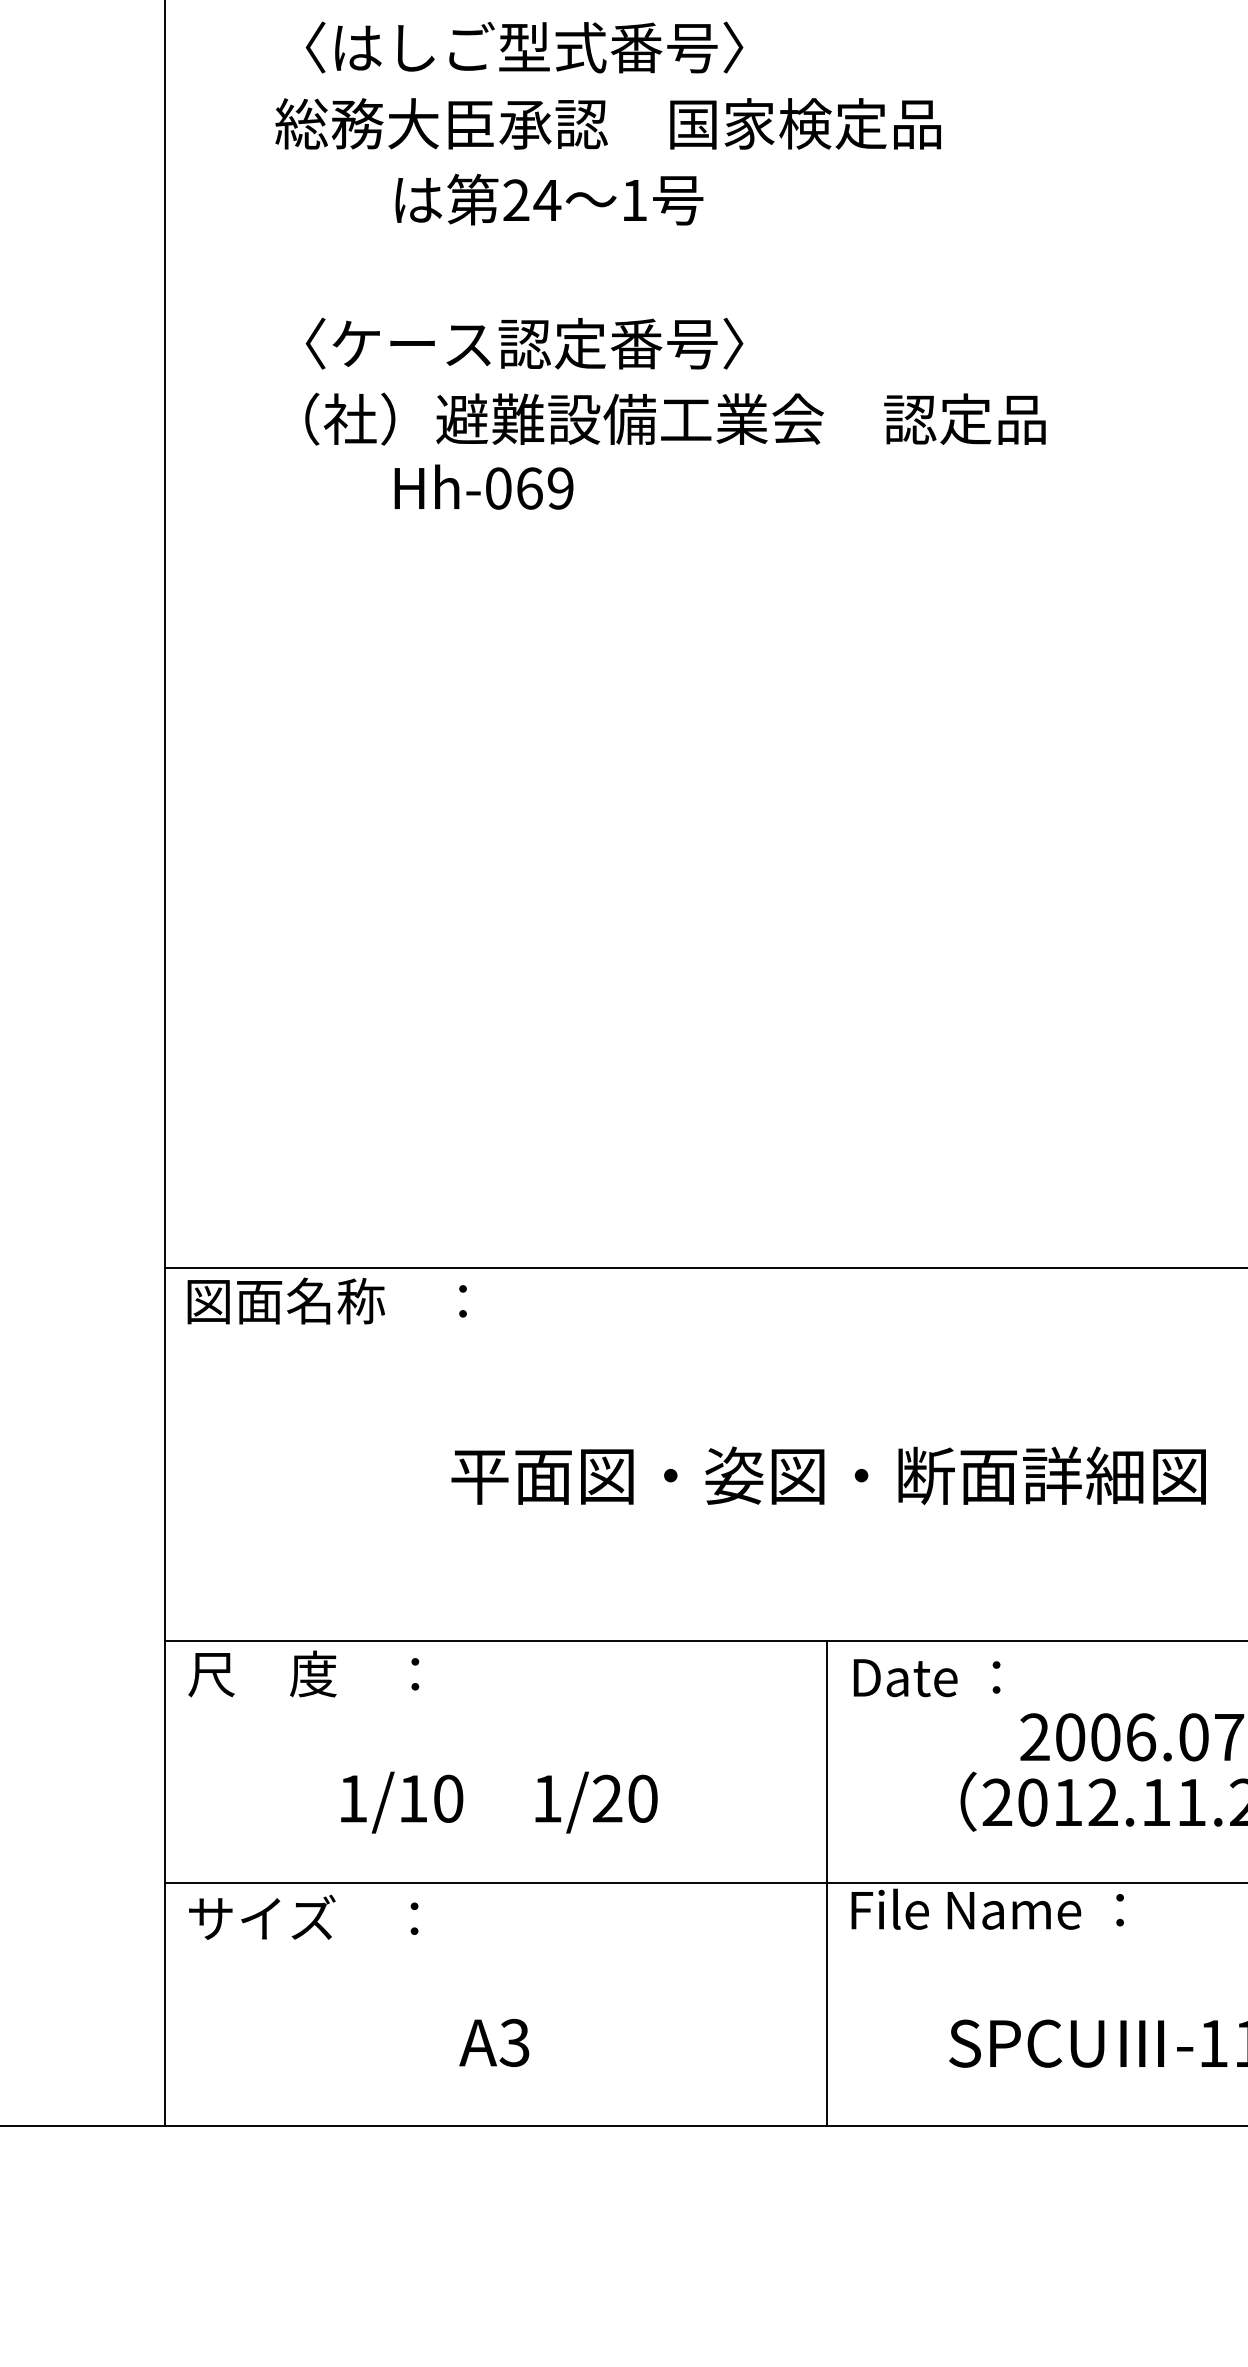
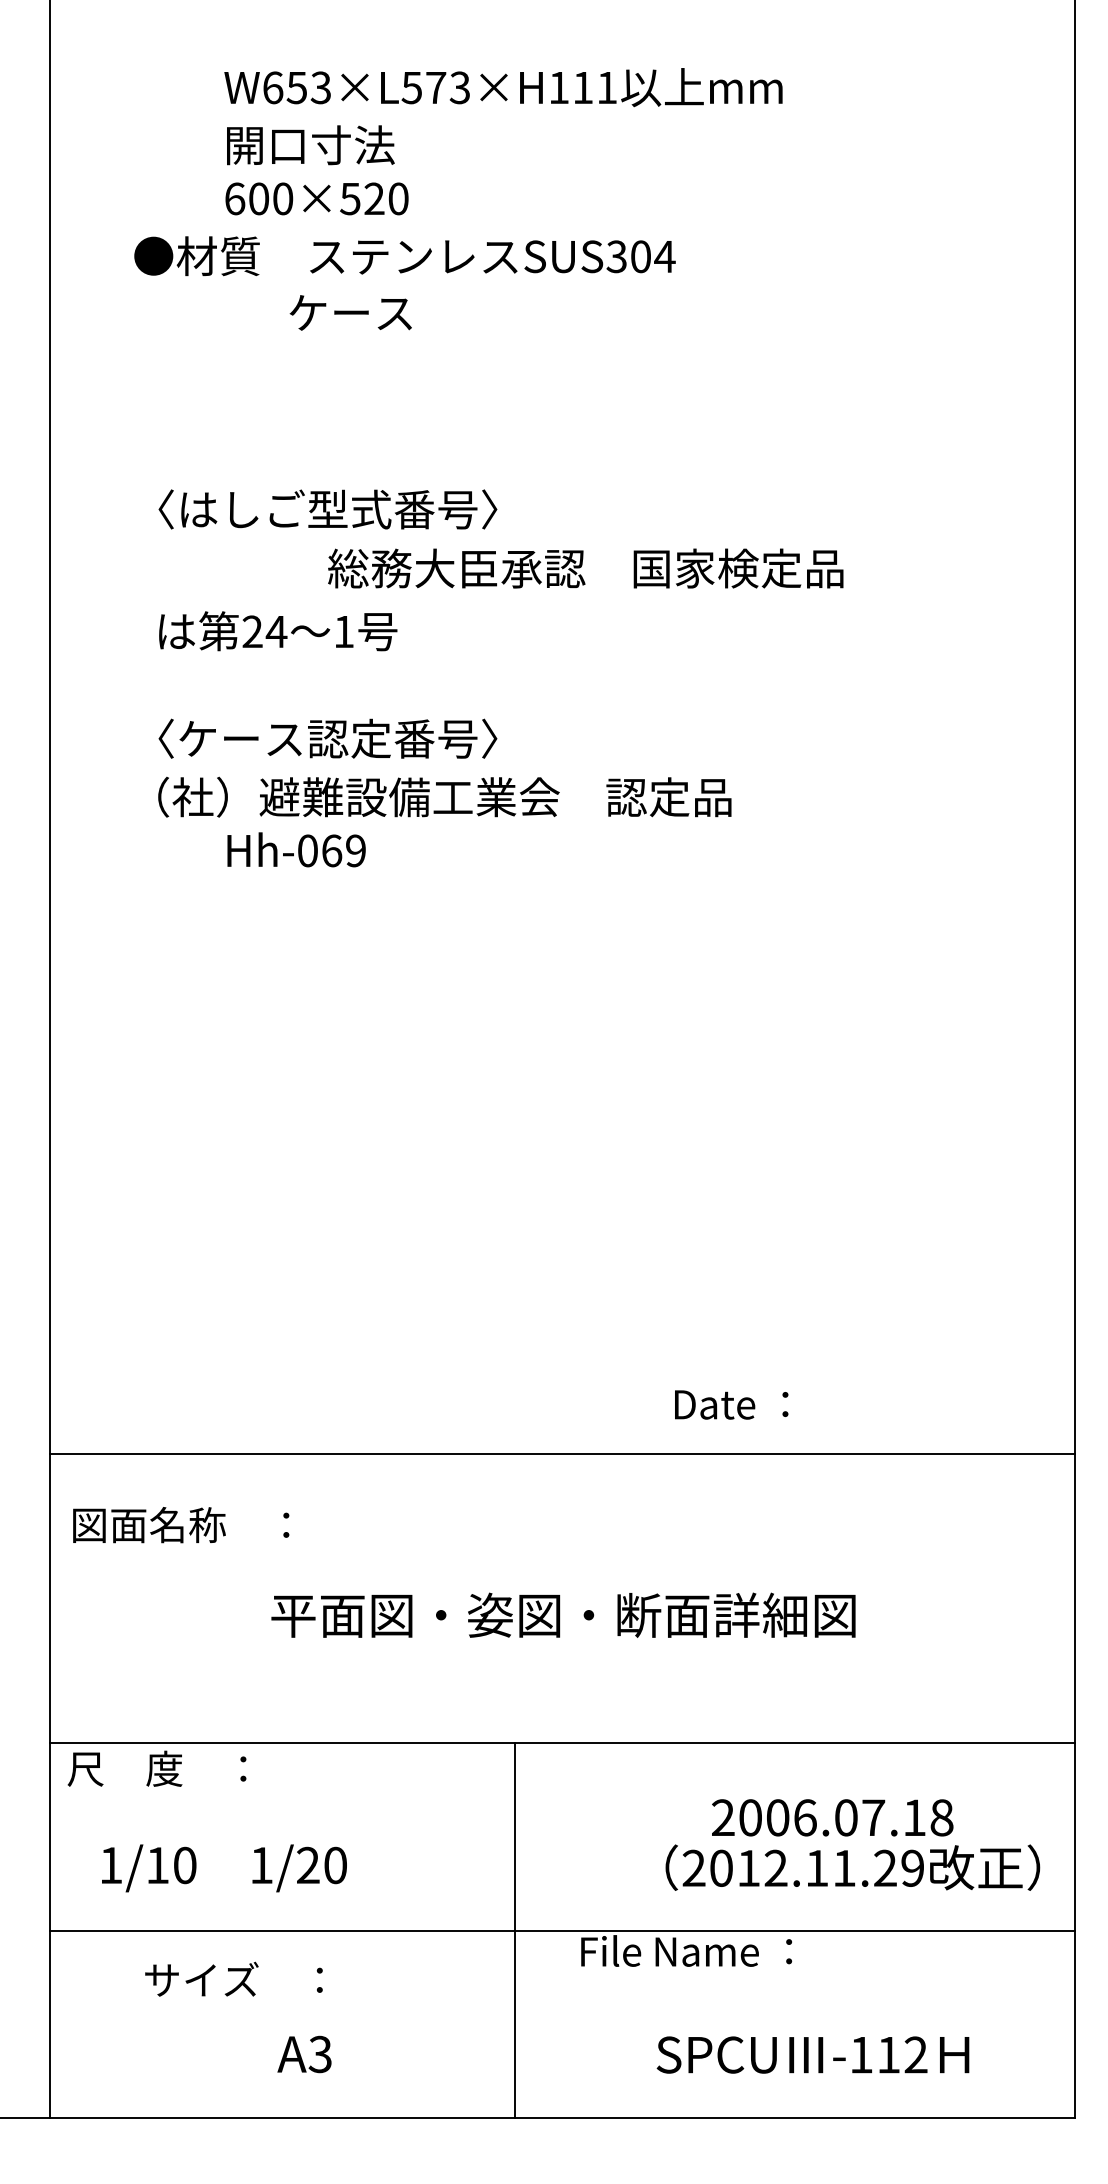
text: (607, 123) -> (585, 568), moved
text: (549, 199) -> (278, 631), moved
text: (327, 1301) -> (181, 1525), moved
text: (926, 1677) -> (731, 1404), moved
text: (499, 1802) -> (224, 1868), moved
line: (827, 1882) -> (515, 1930), moved
text: (303, 1916) -> (233, 1978), moved

